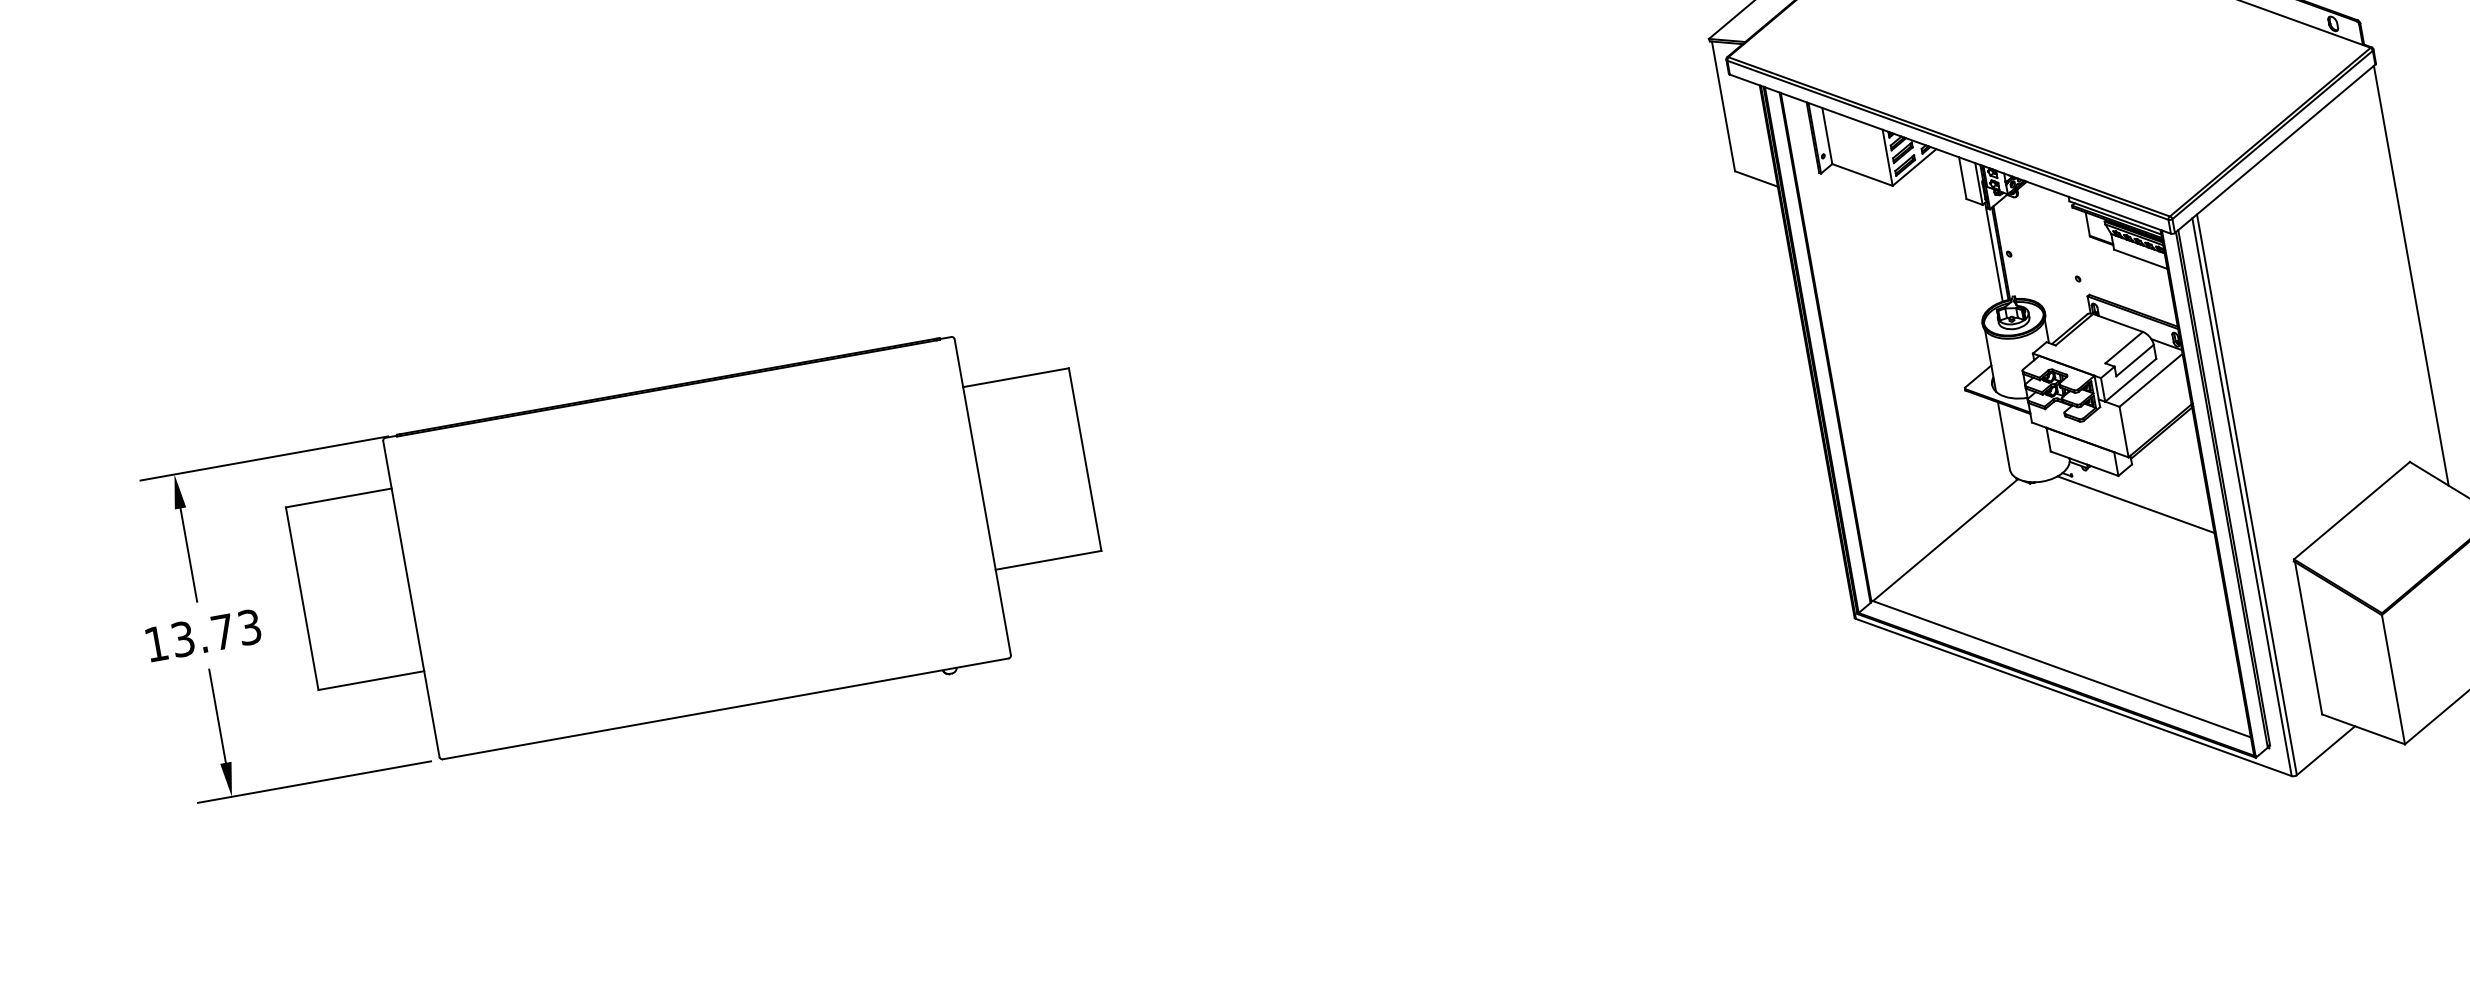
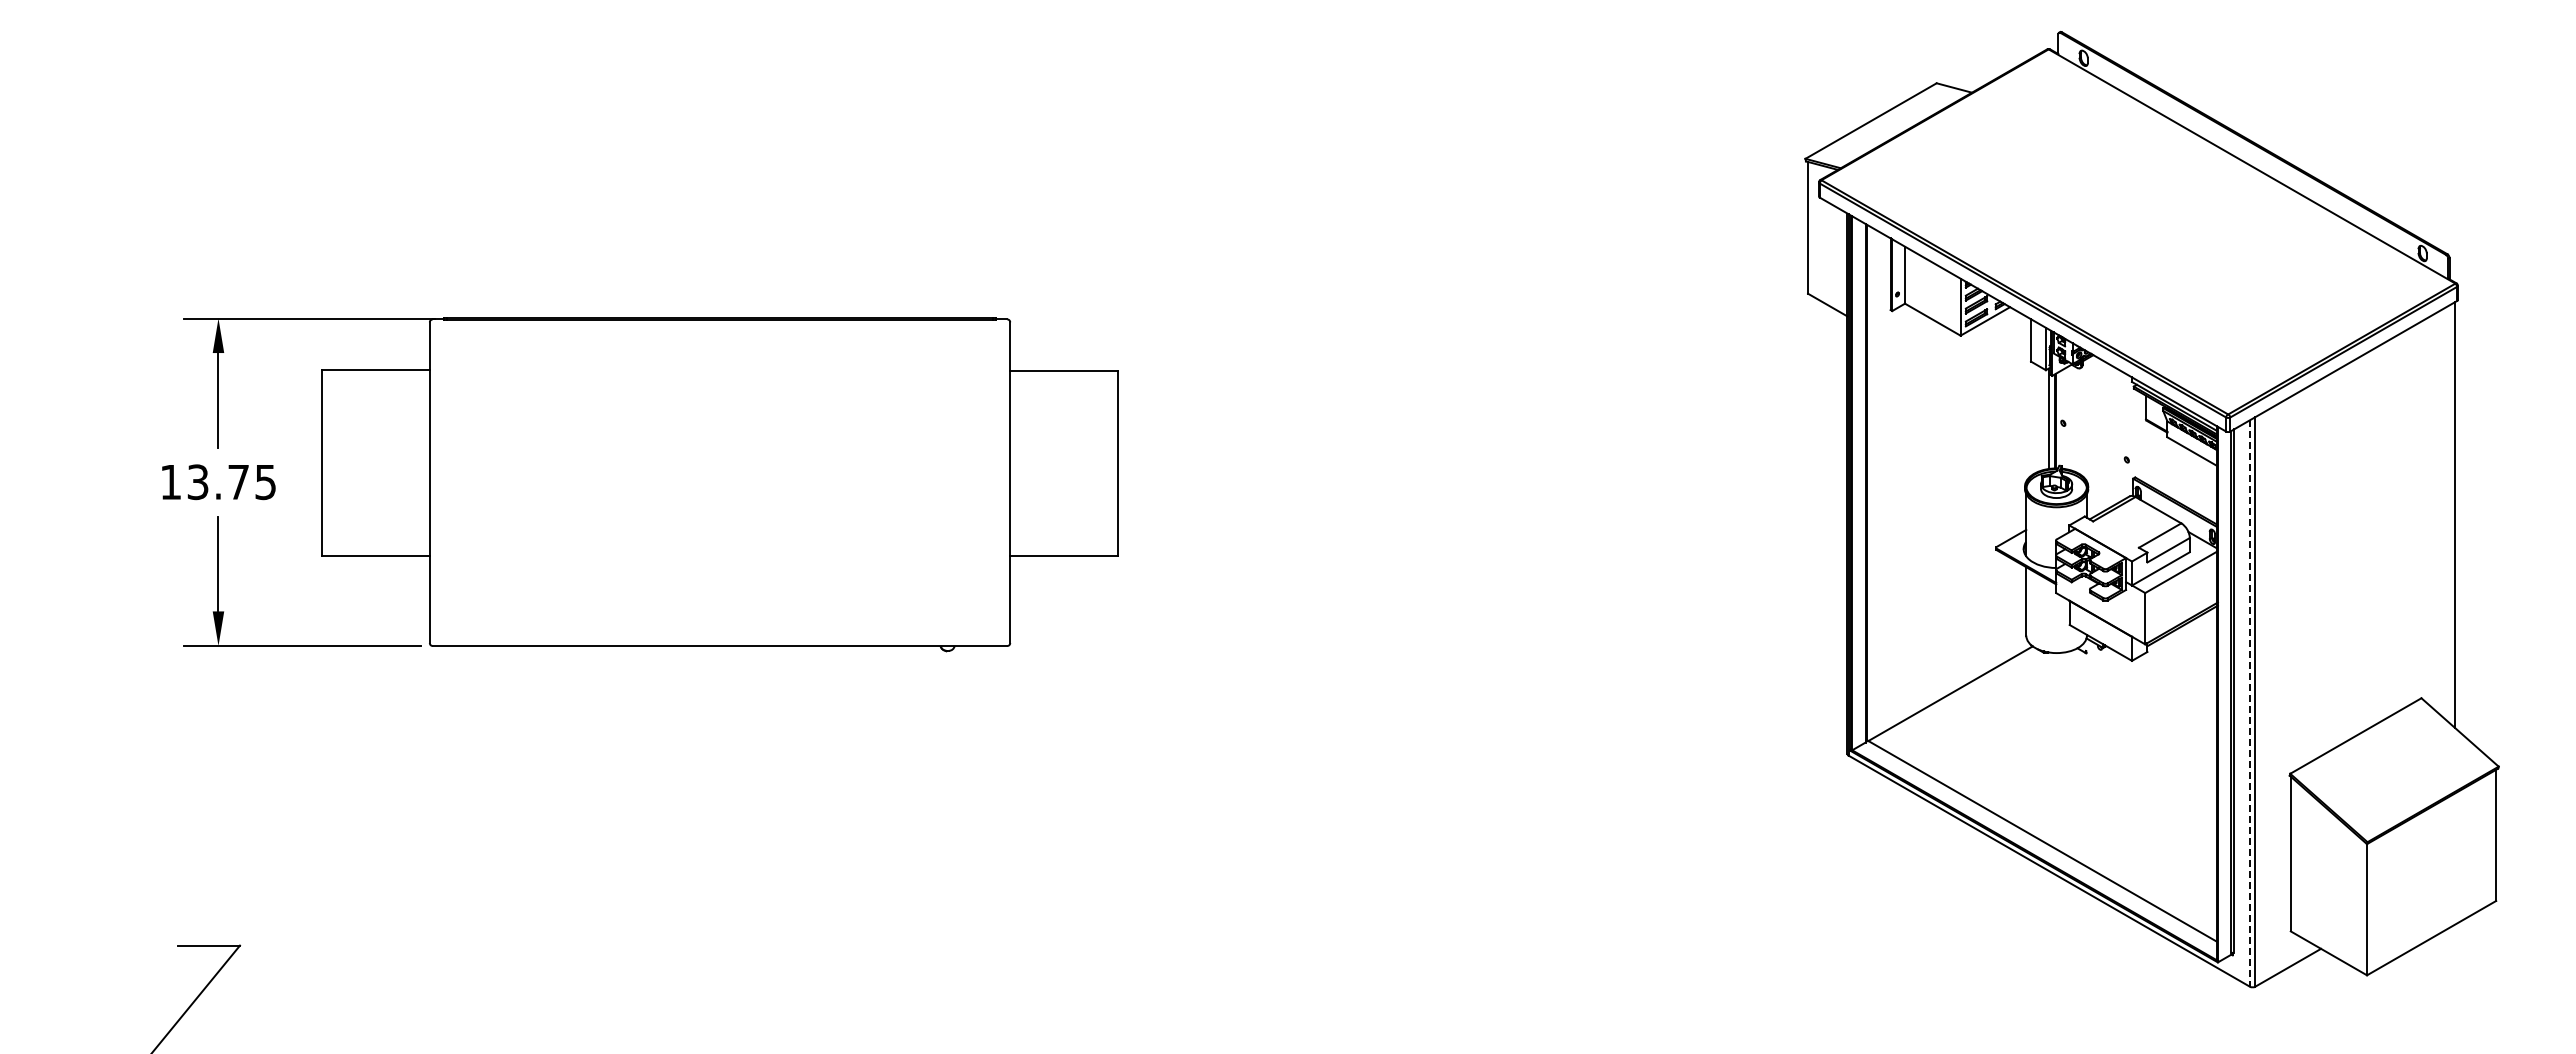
line: (2241, 498) -> (2249, 704), solid -> dashed
line: (2136, 503) -> (2144, 691), removed
text: (249, 626) -> (265, 481), 13.73 -> 13.75

